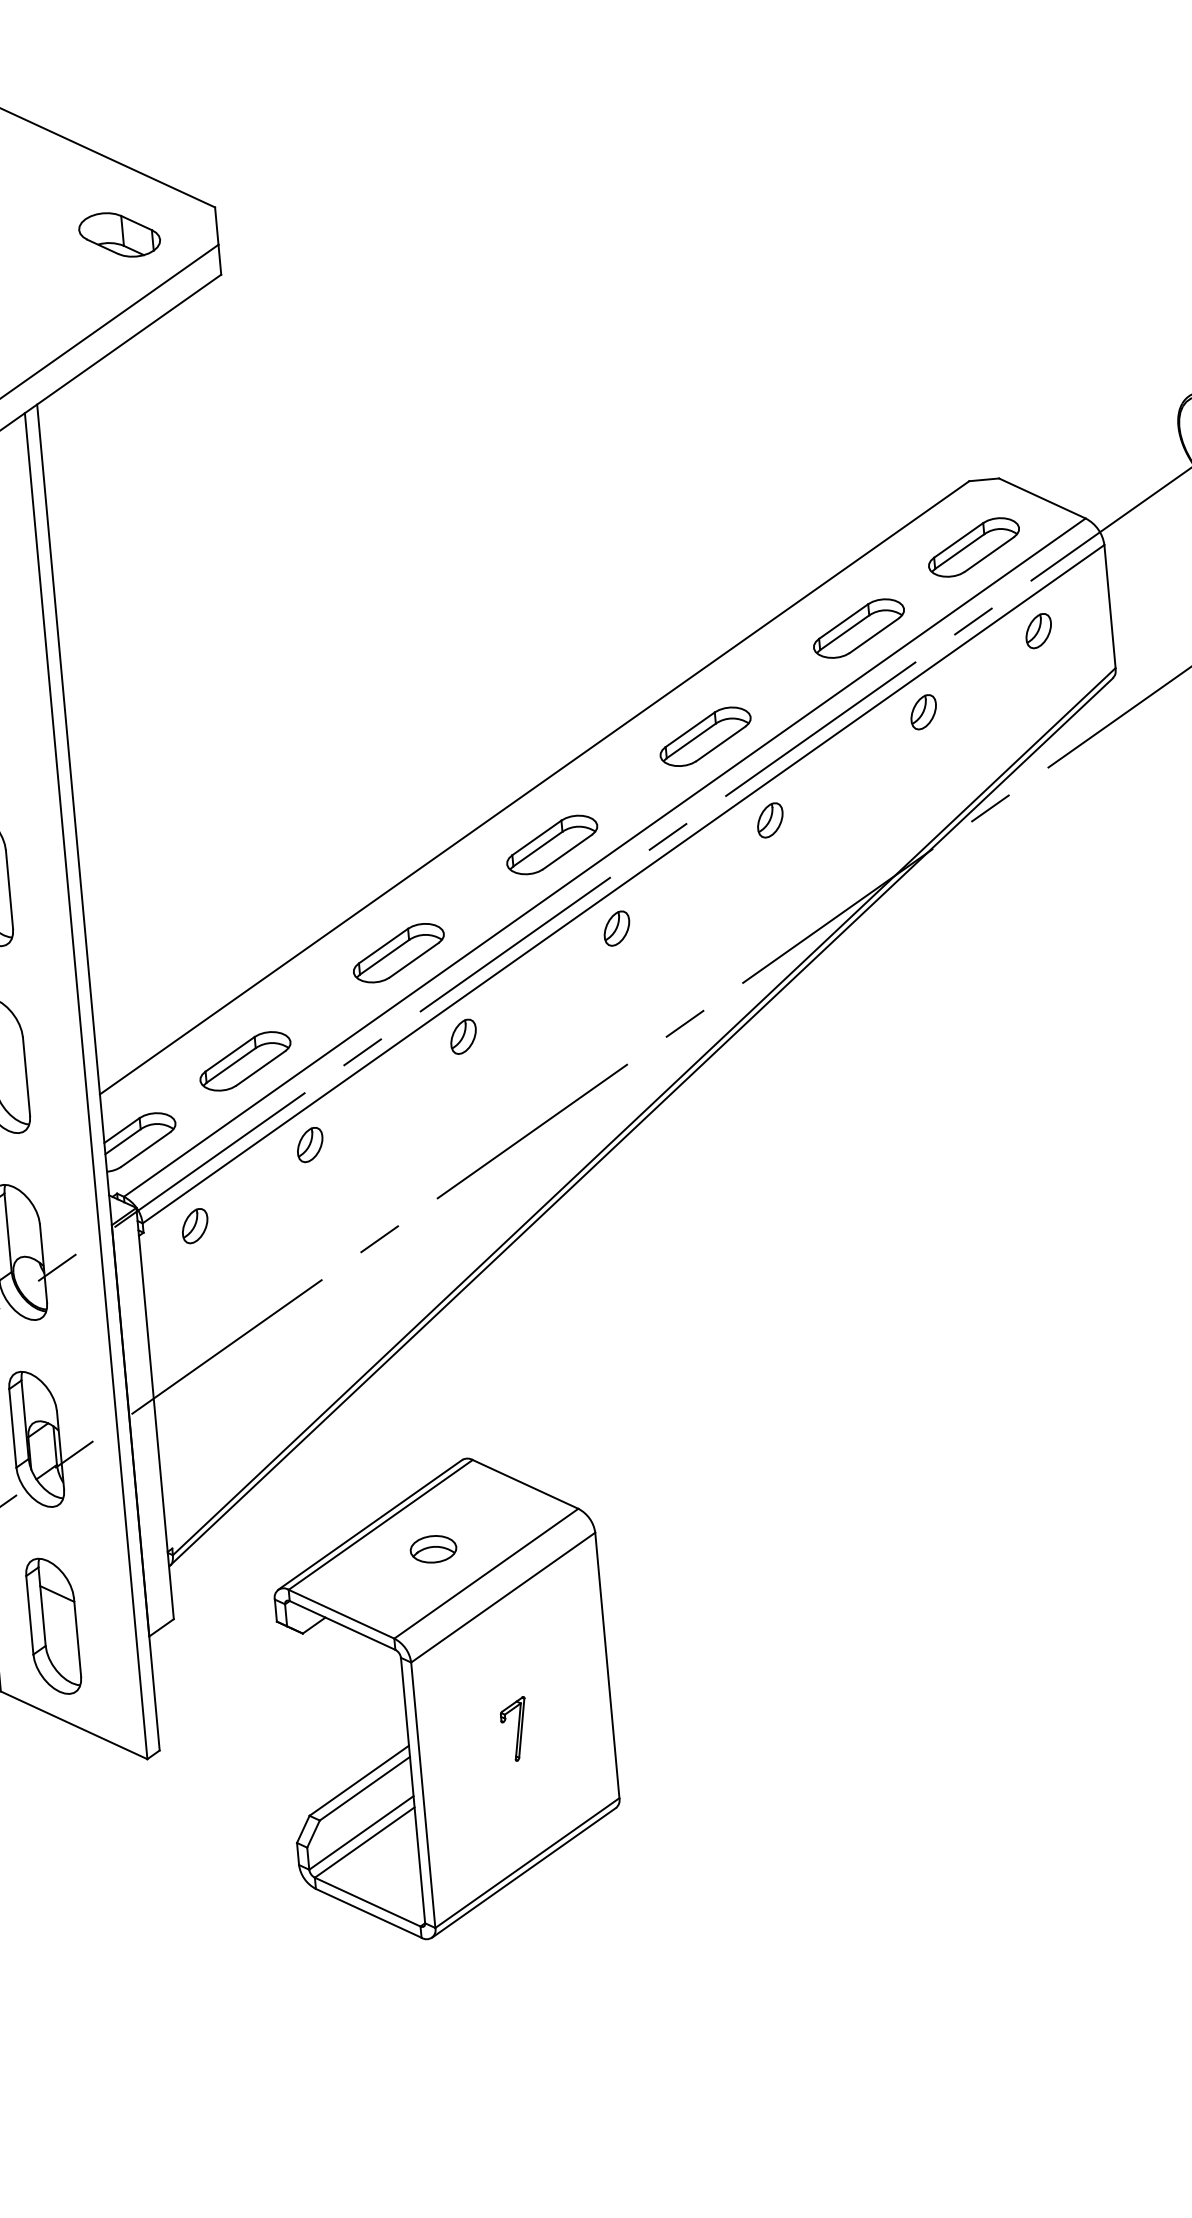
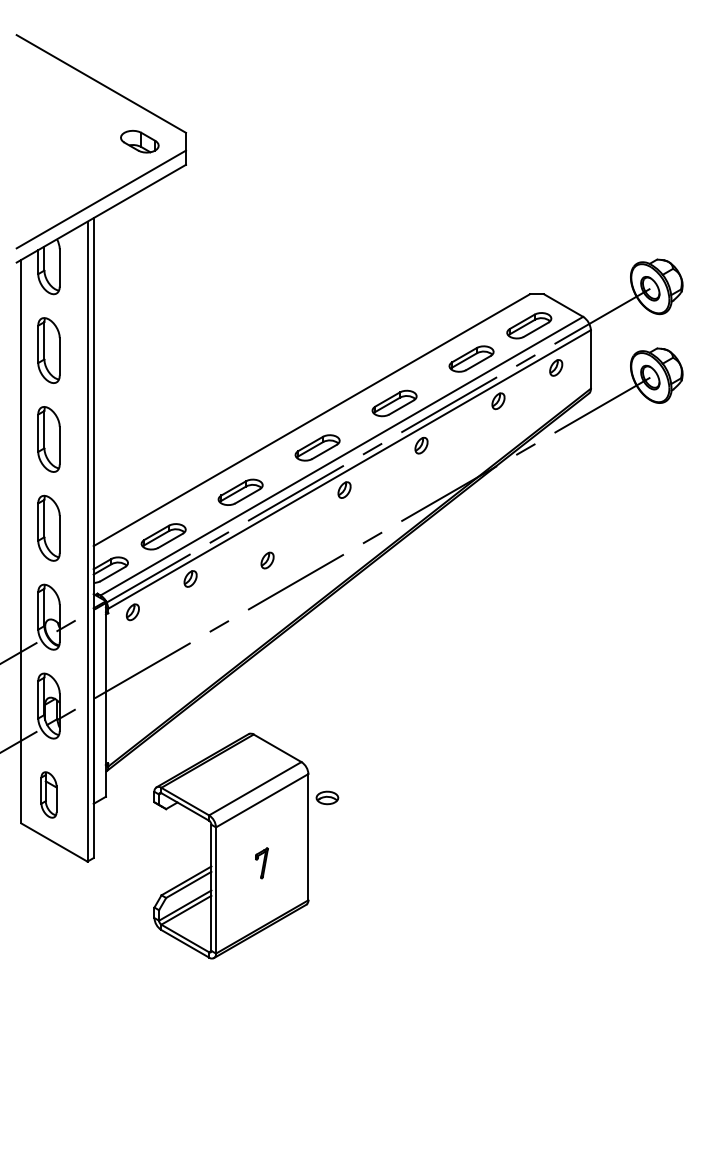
part: (463, 1036) -> (267, 560), moved
part: (433, 1548) -> (327, 797), moved
part: (52, 1625) -> (48, 794), size x0.7

